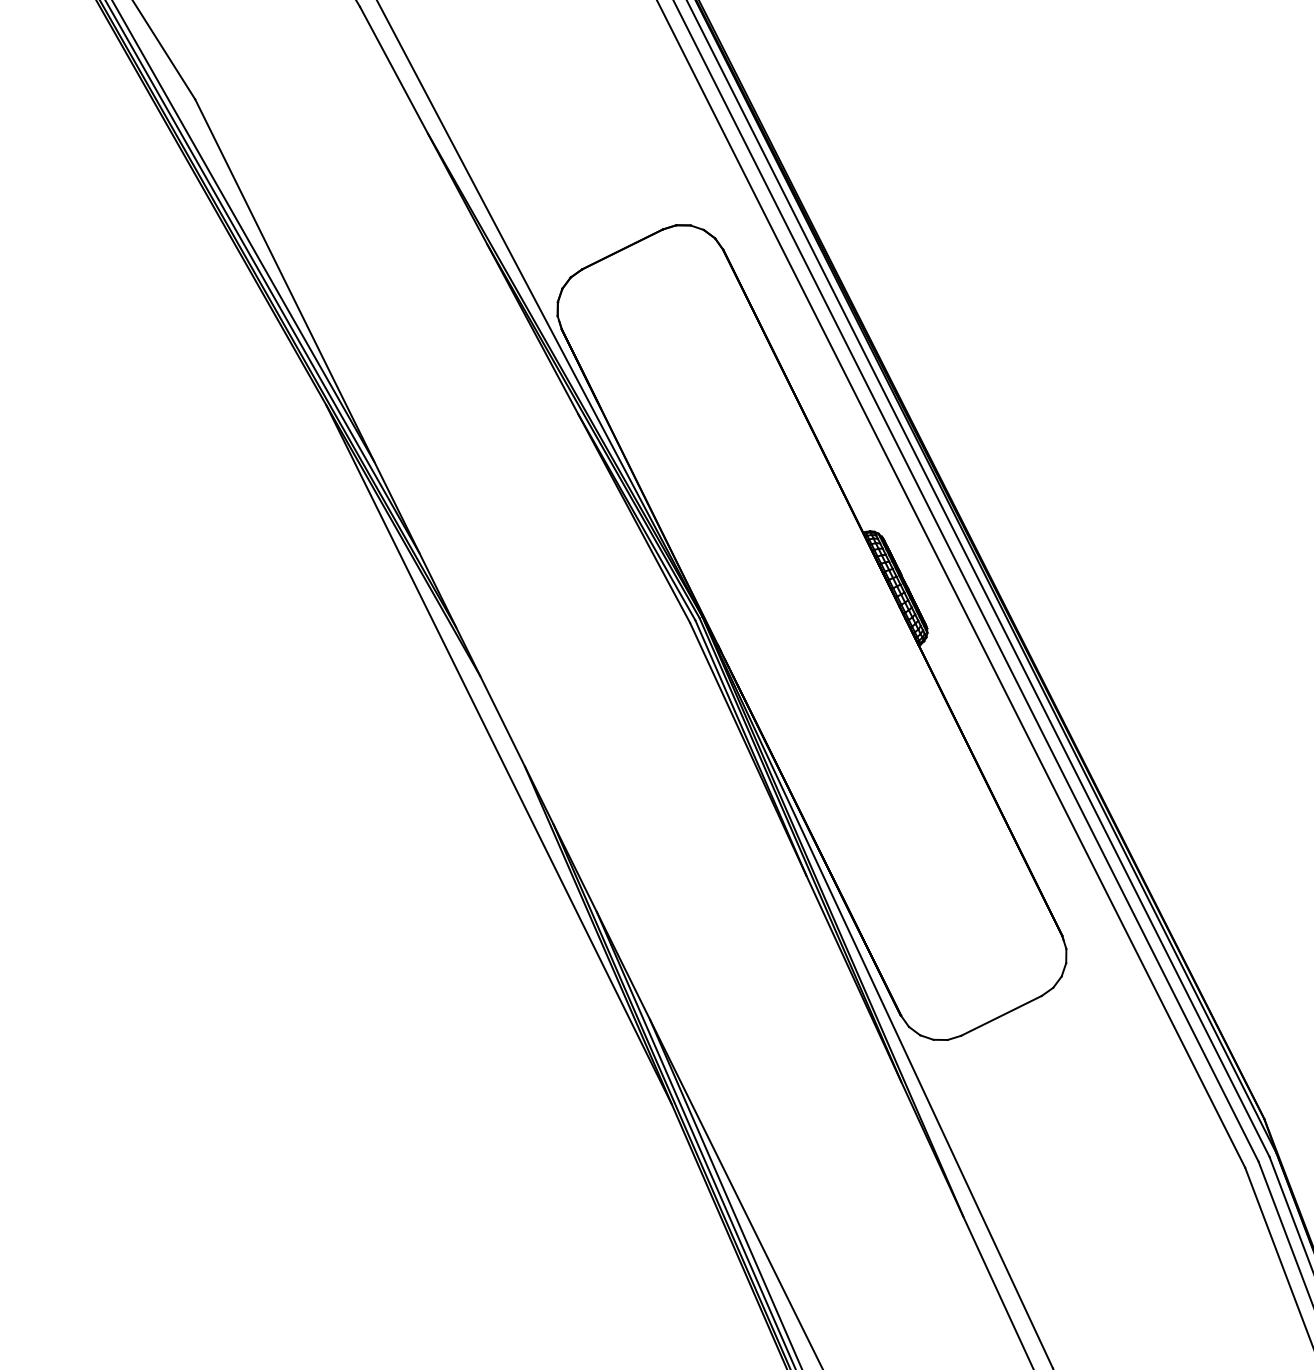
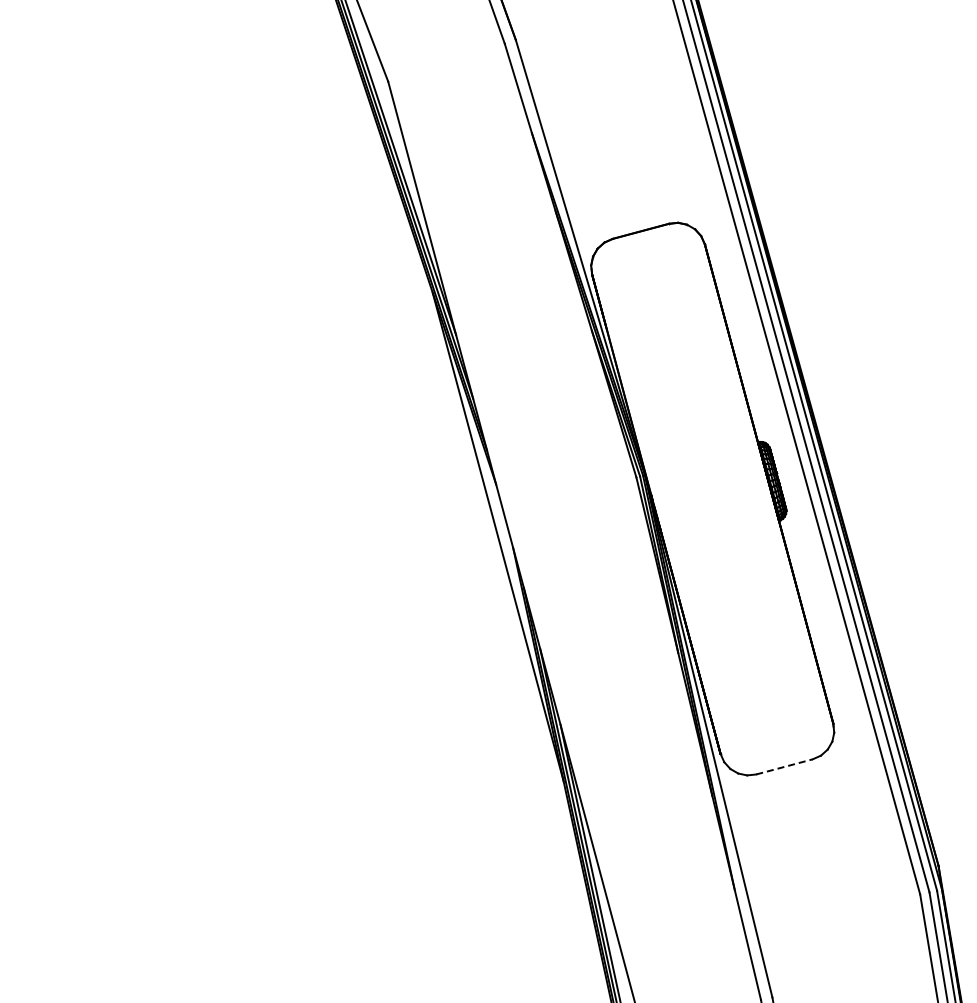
line: (1001, 1015) -> (784, 766), solid -> dashed

